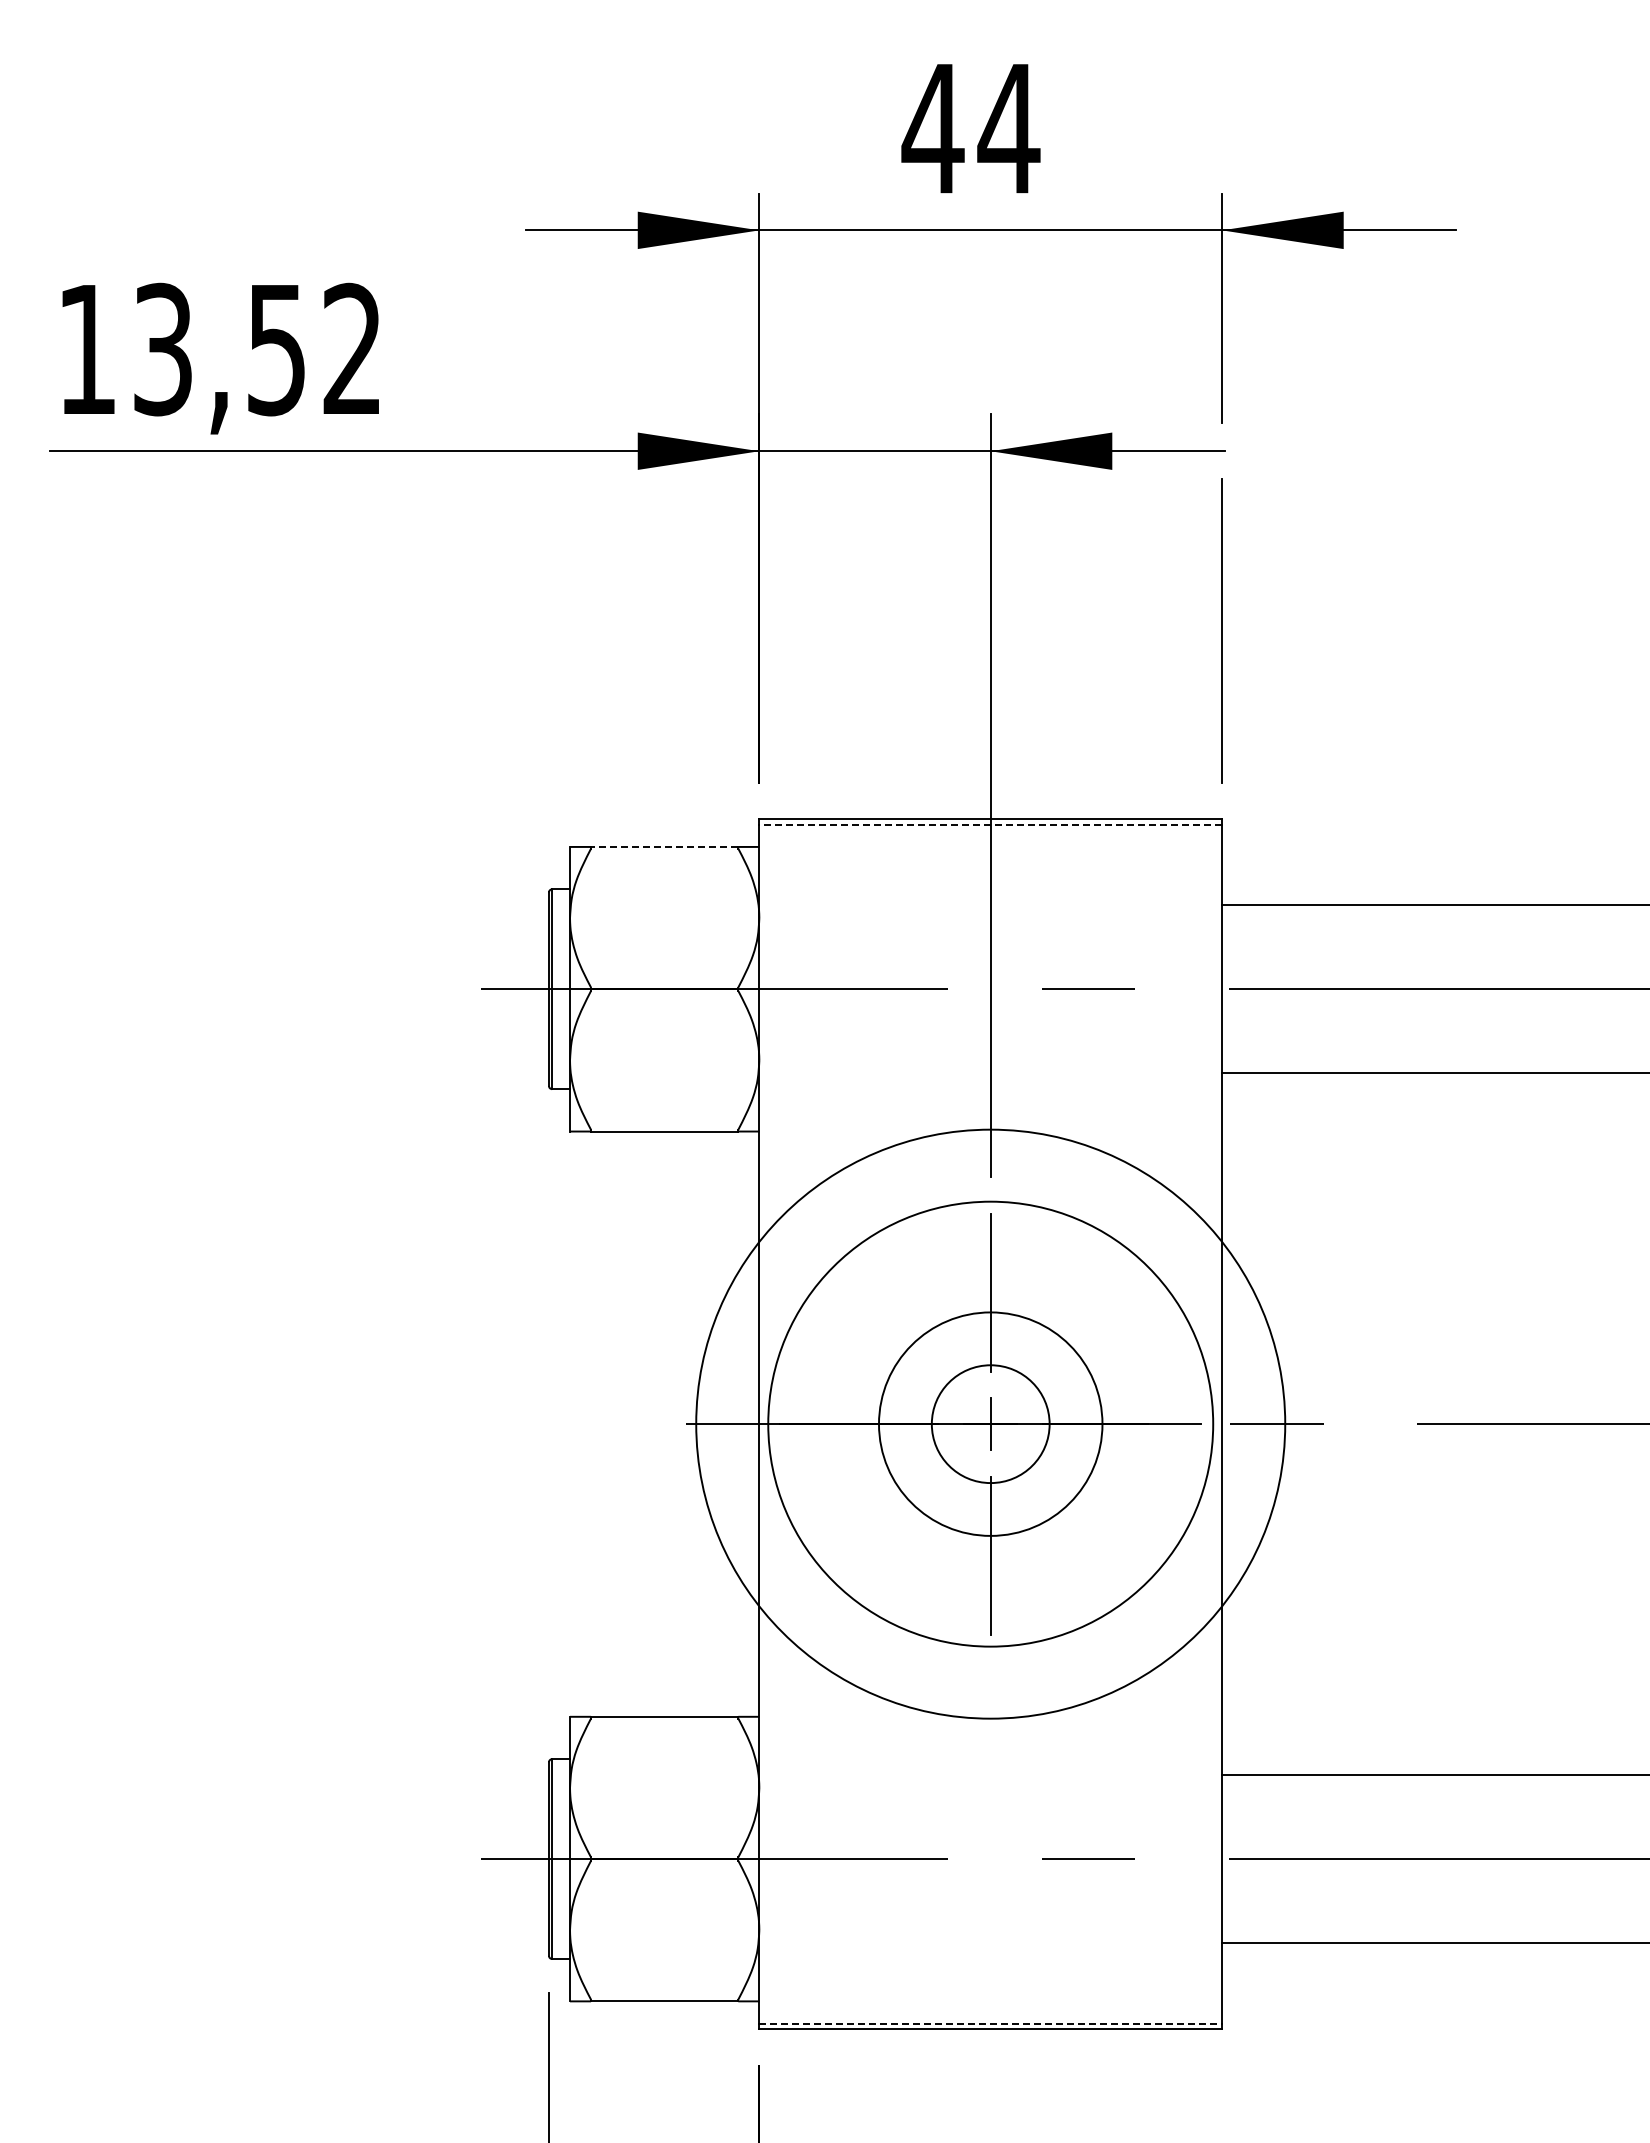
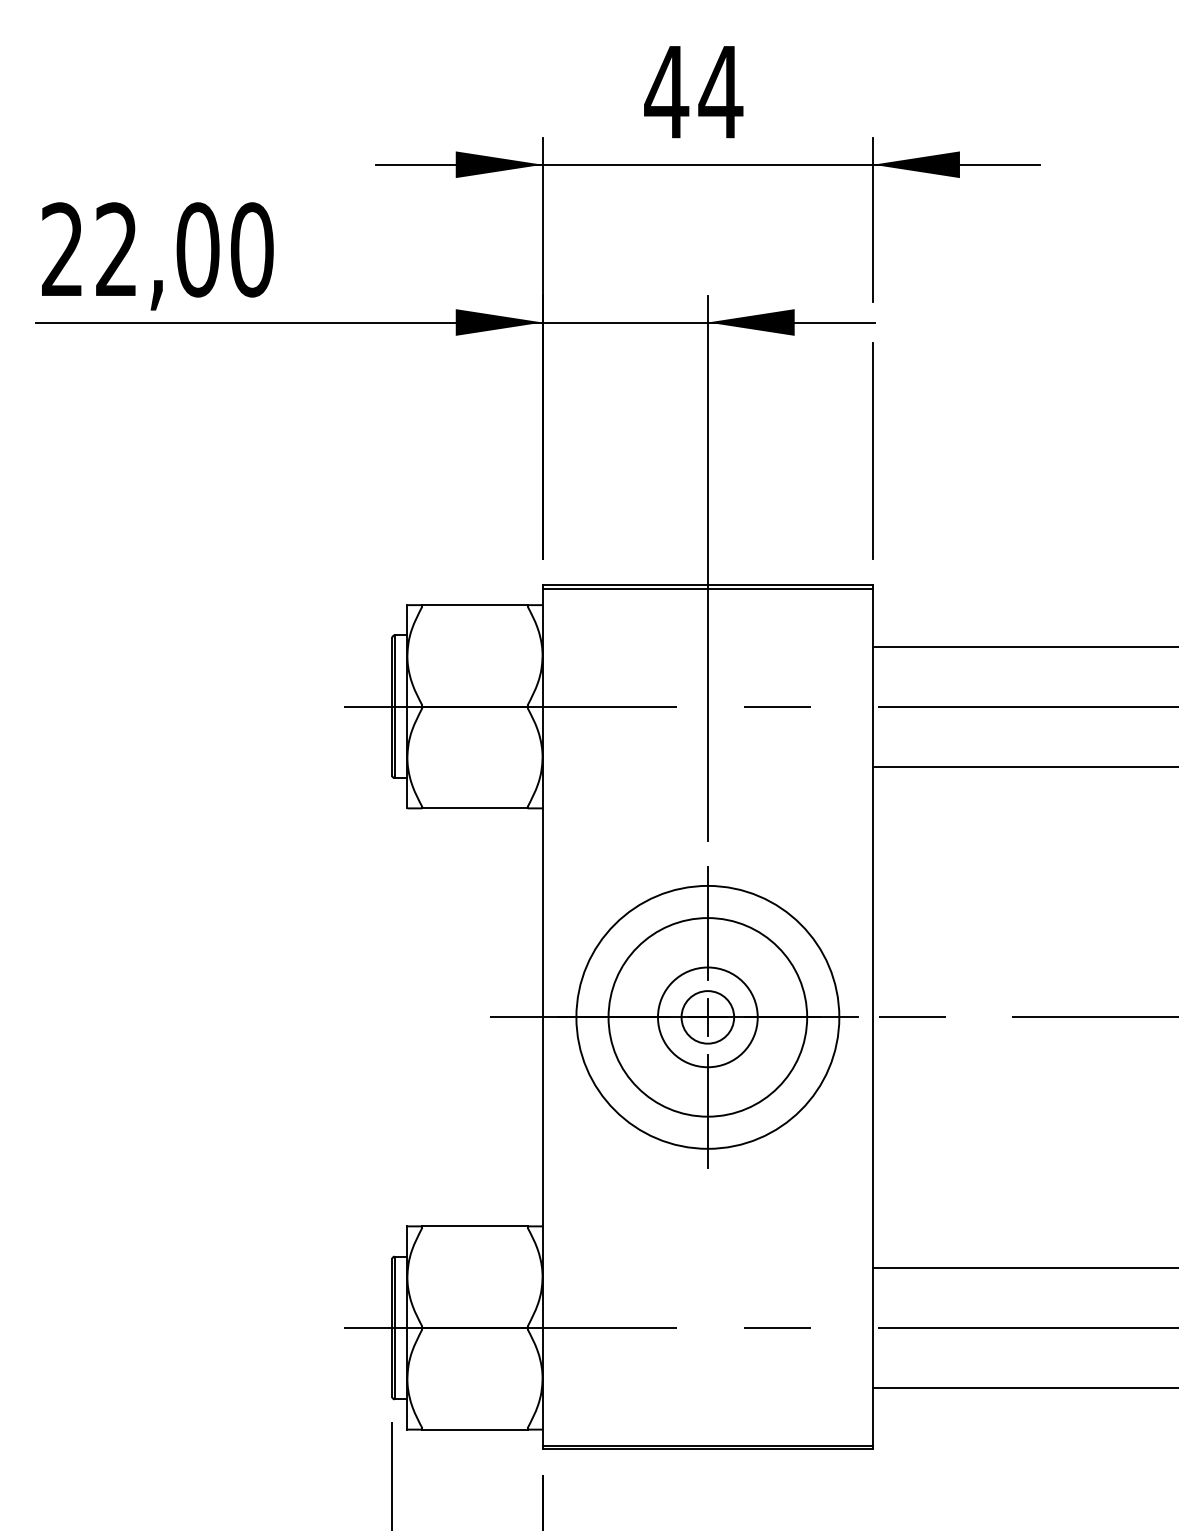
text: (220, 349) -> (157, 249), 13,52 -> 22,00
line: (990, 824) -> (707, 589), dashed -> solid
line: (664, 846) -> (474, 604), dashed -> solid
circle: (990, 1423) -> (707, 1016), size x0.62
circle: (990, 1424) -> (707, 1017), size x0.62
circle: (990, 1424) -> (707, 1017), size x0.62
circle: (990, 1424) -> (707, 1017), size x0.62
line: (991, 2023) -> (708, 1445), dashed -> solid

